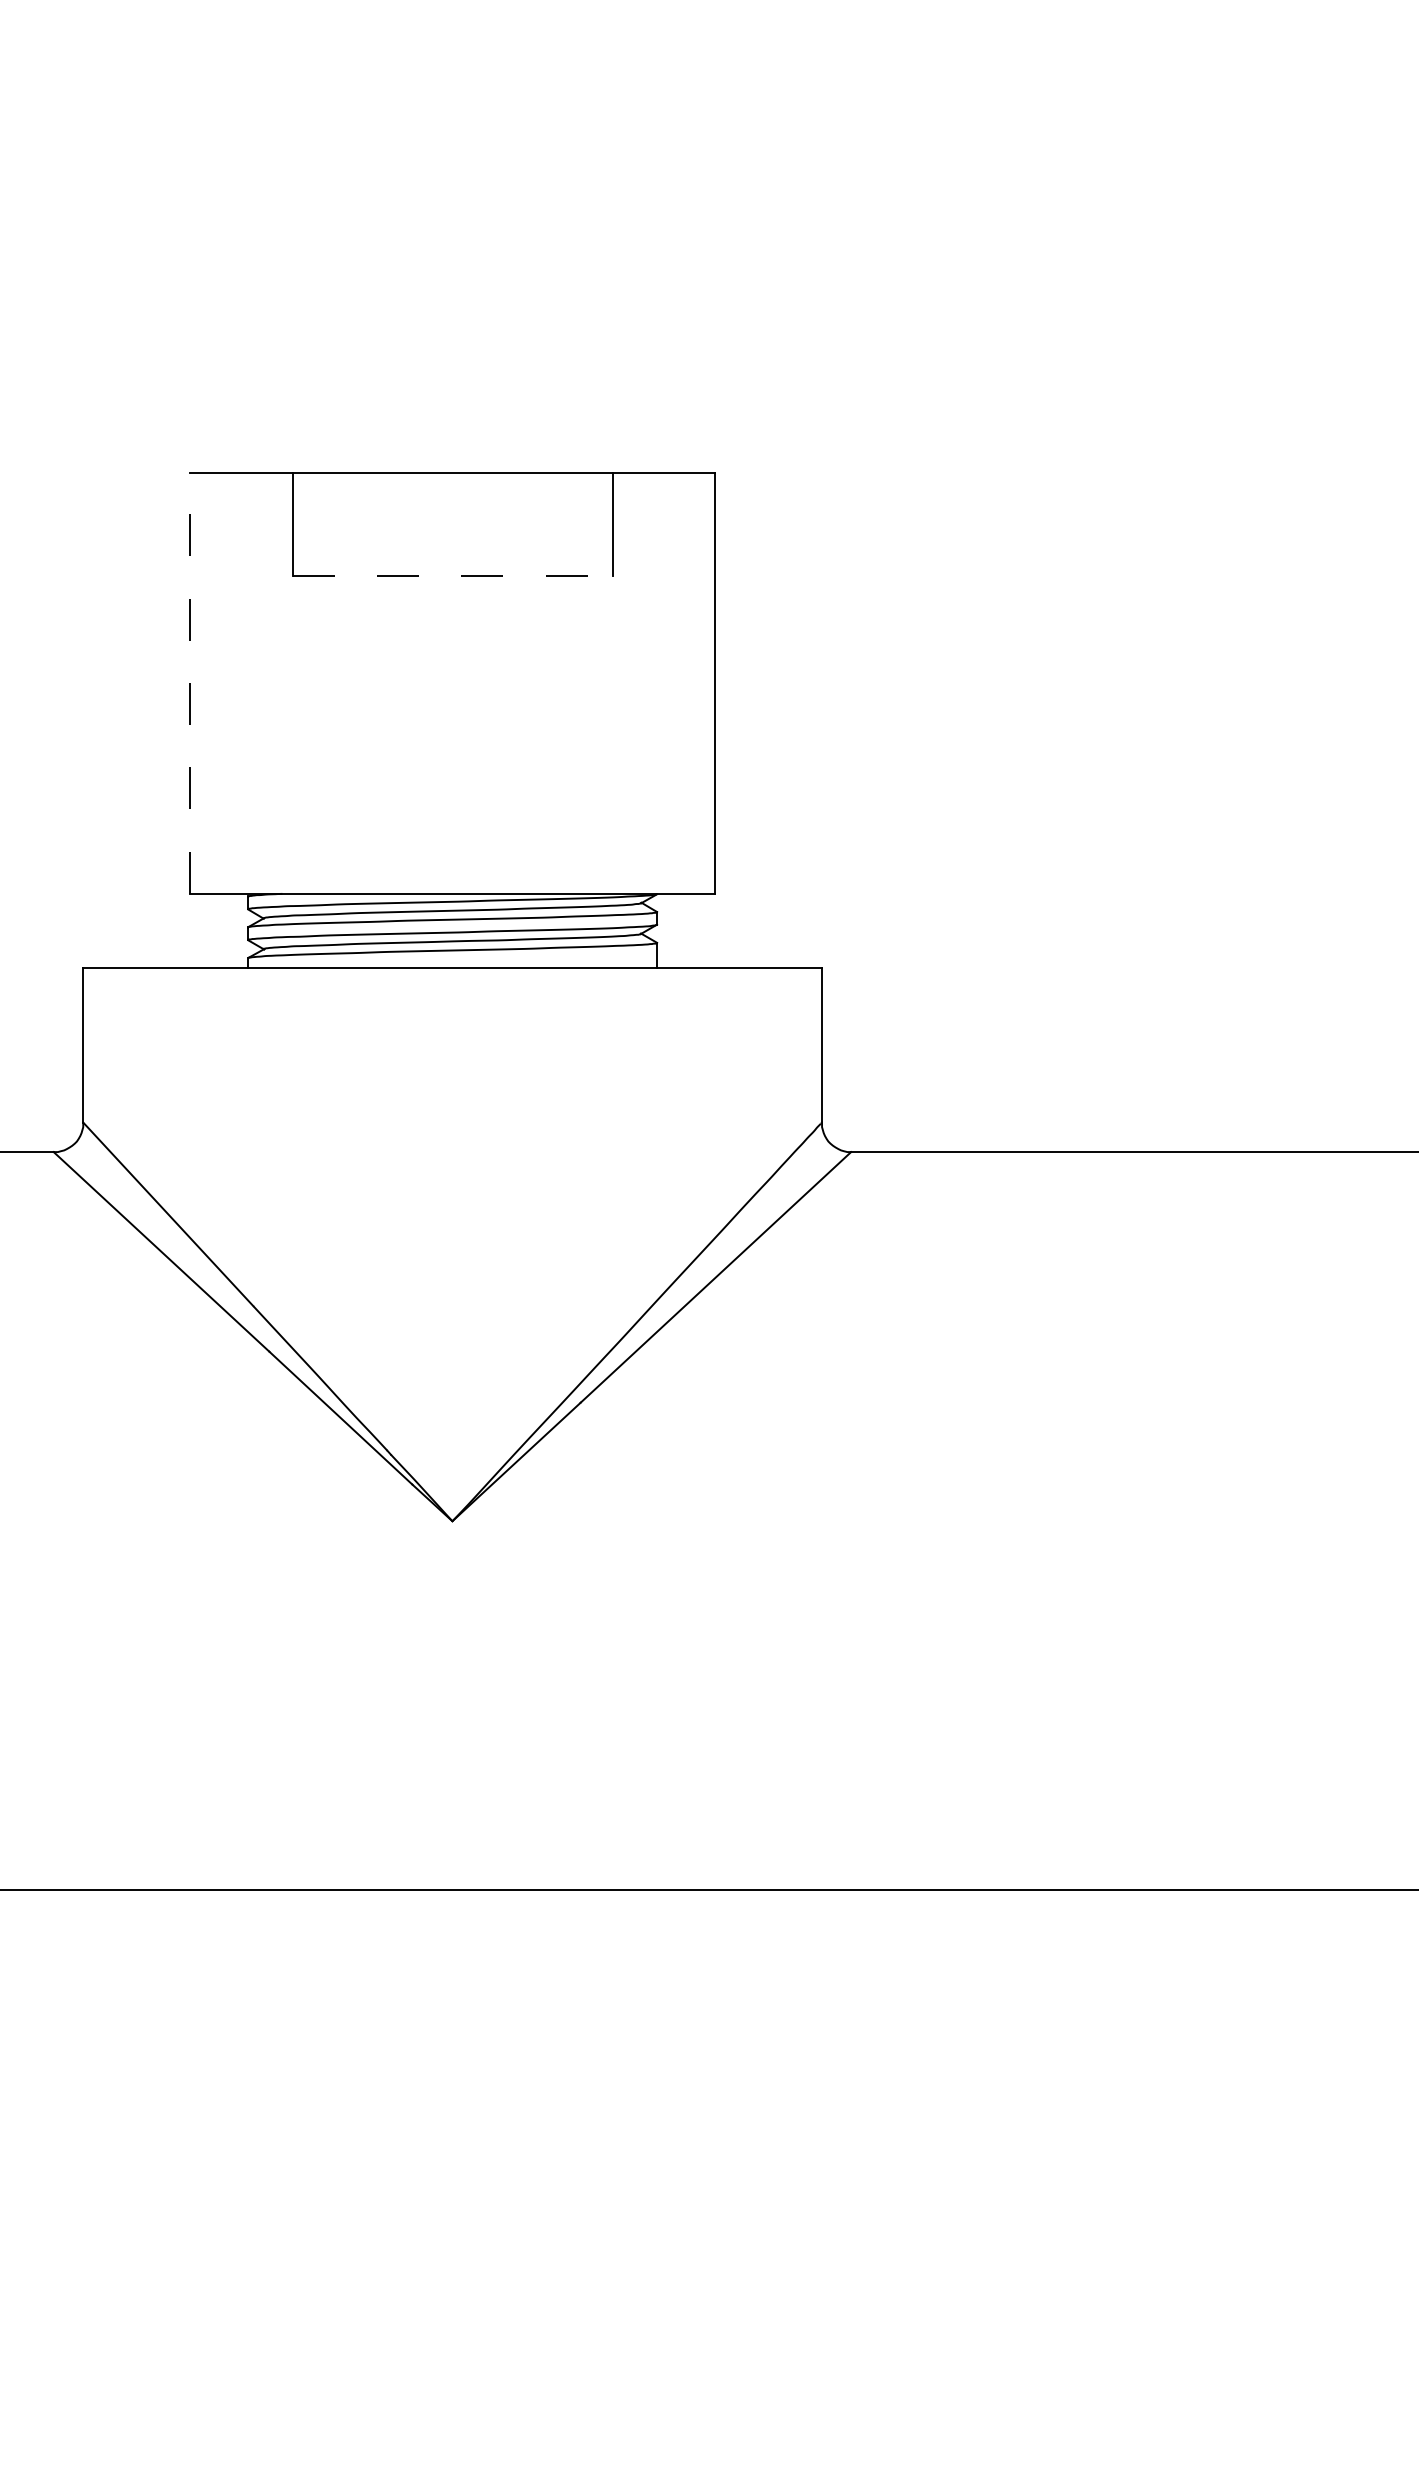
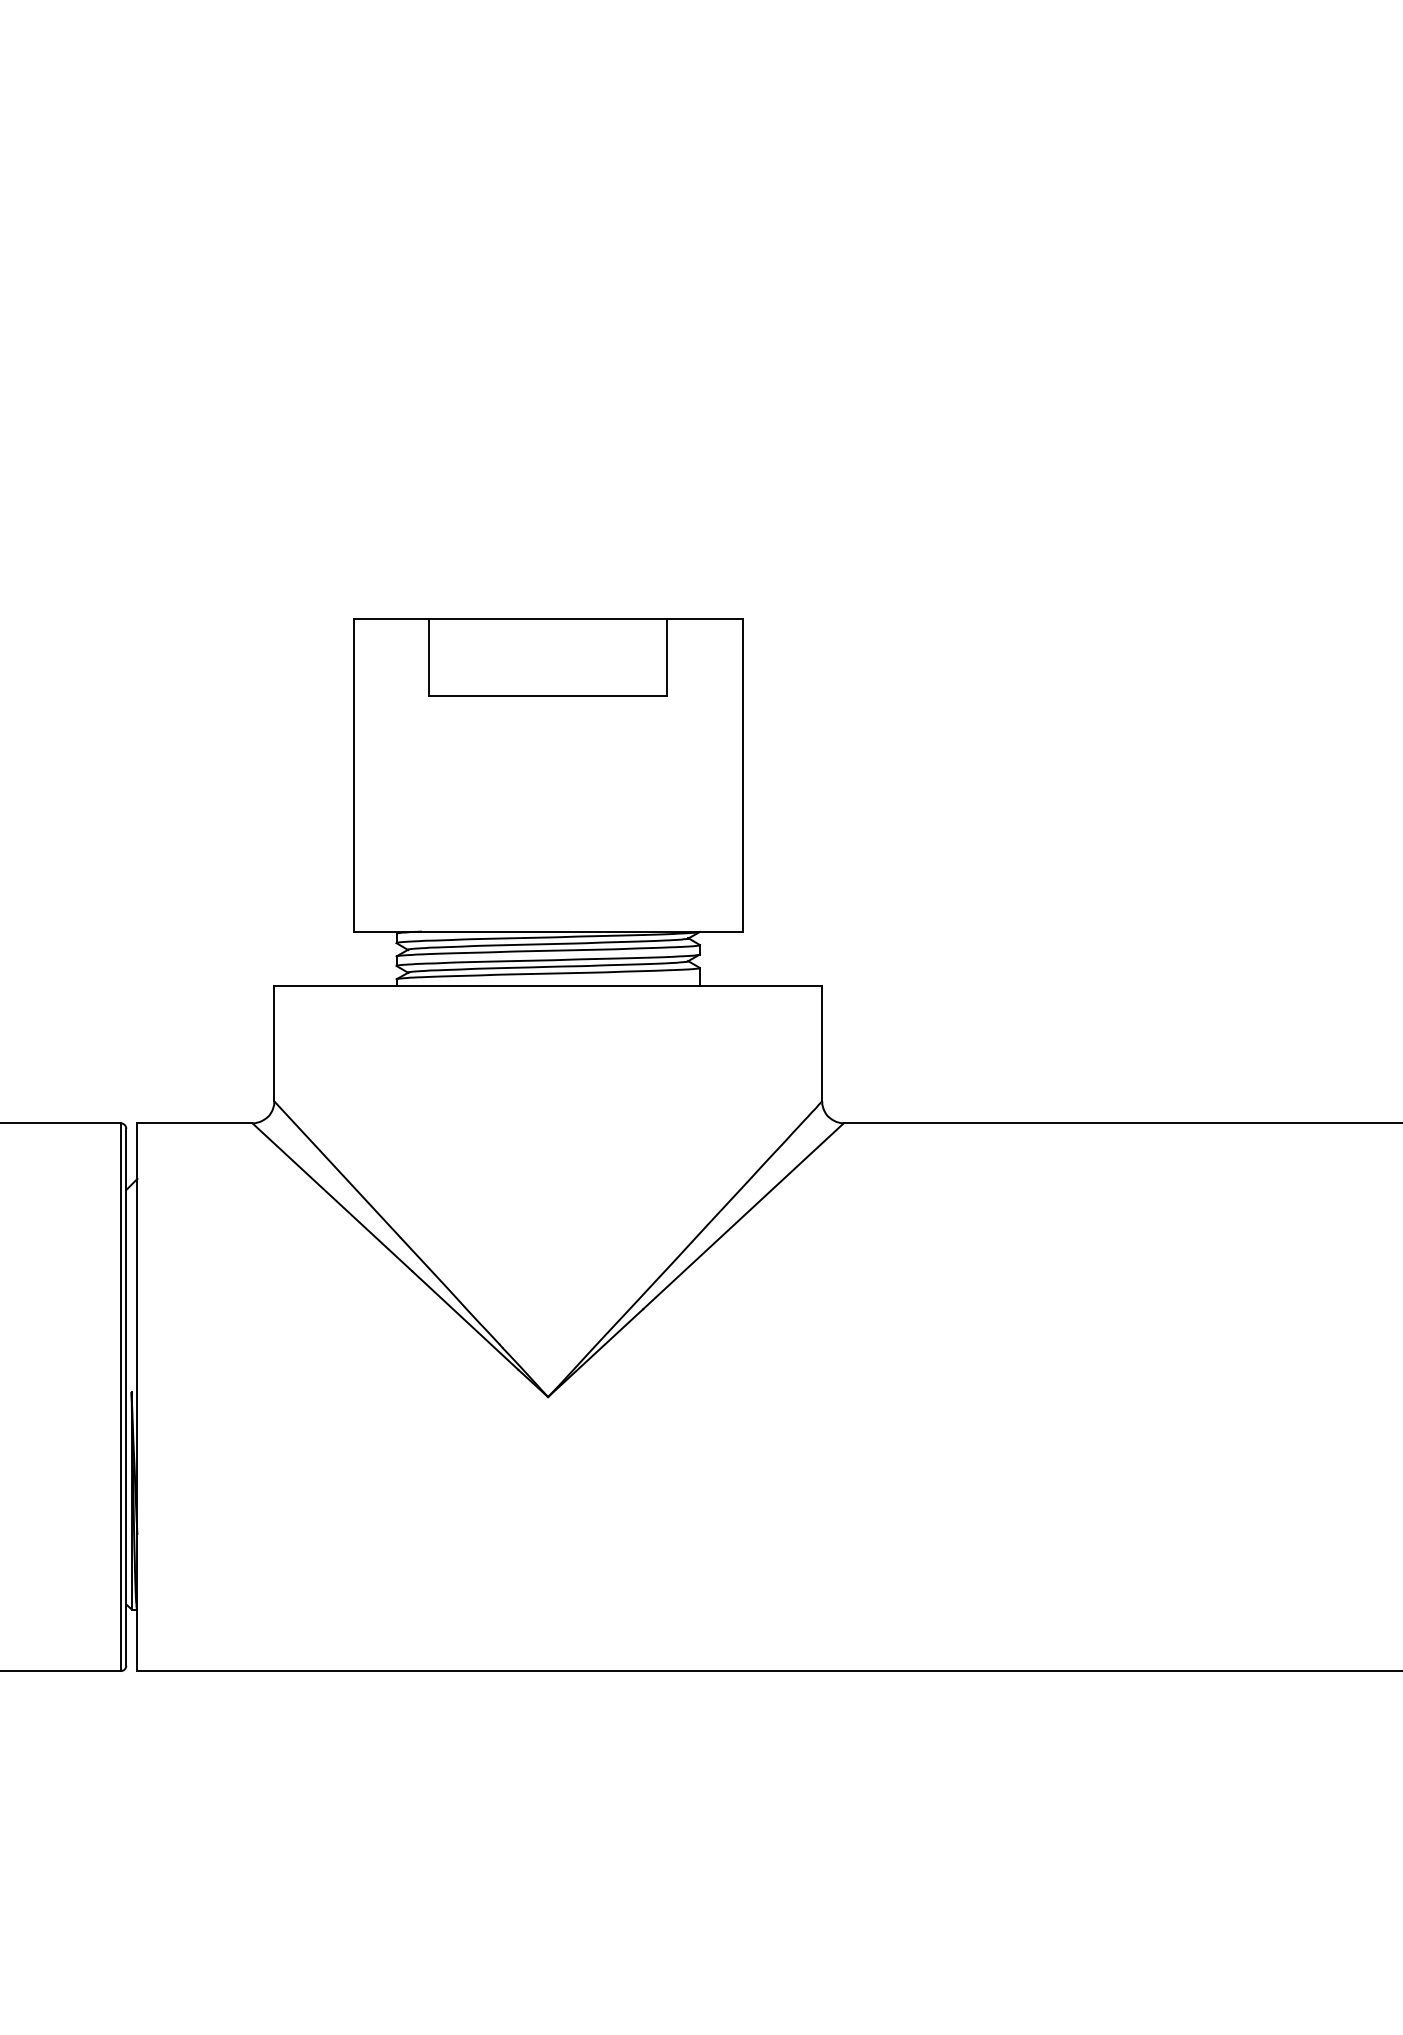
line: (452, 575) -> (548, 695), dashed -> solid
line: (190, 682) -> (353, 774), dashed -> solid

